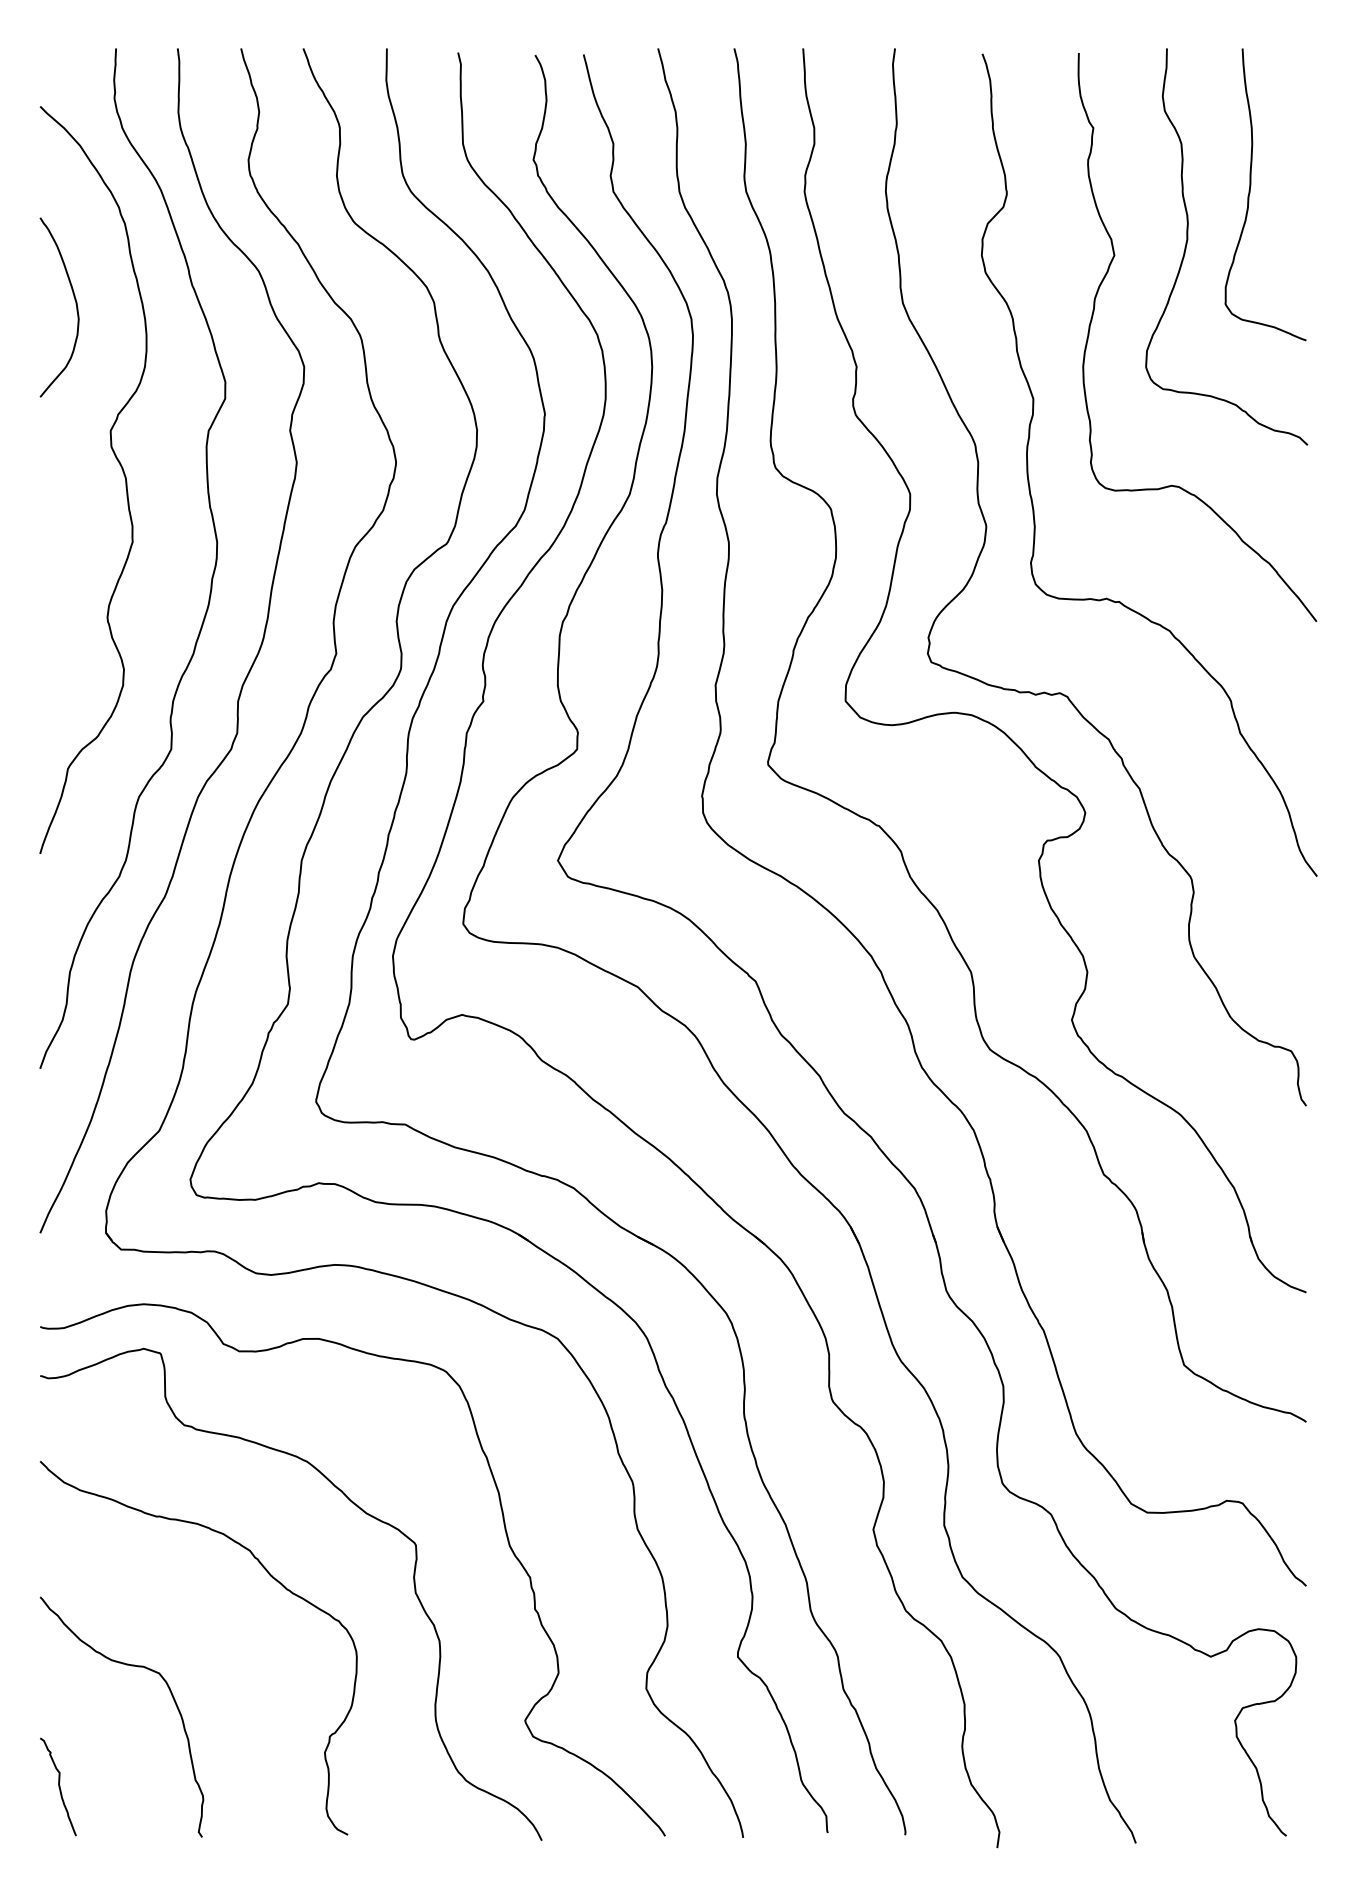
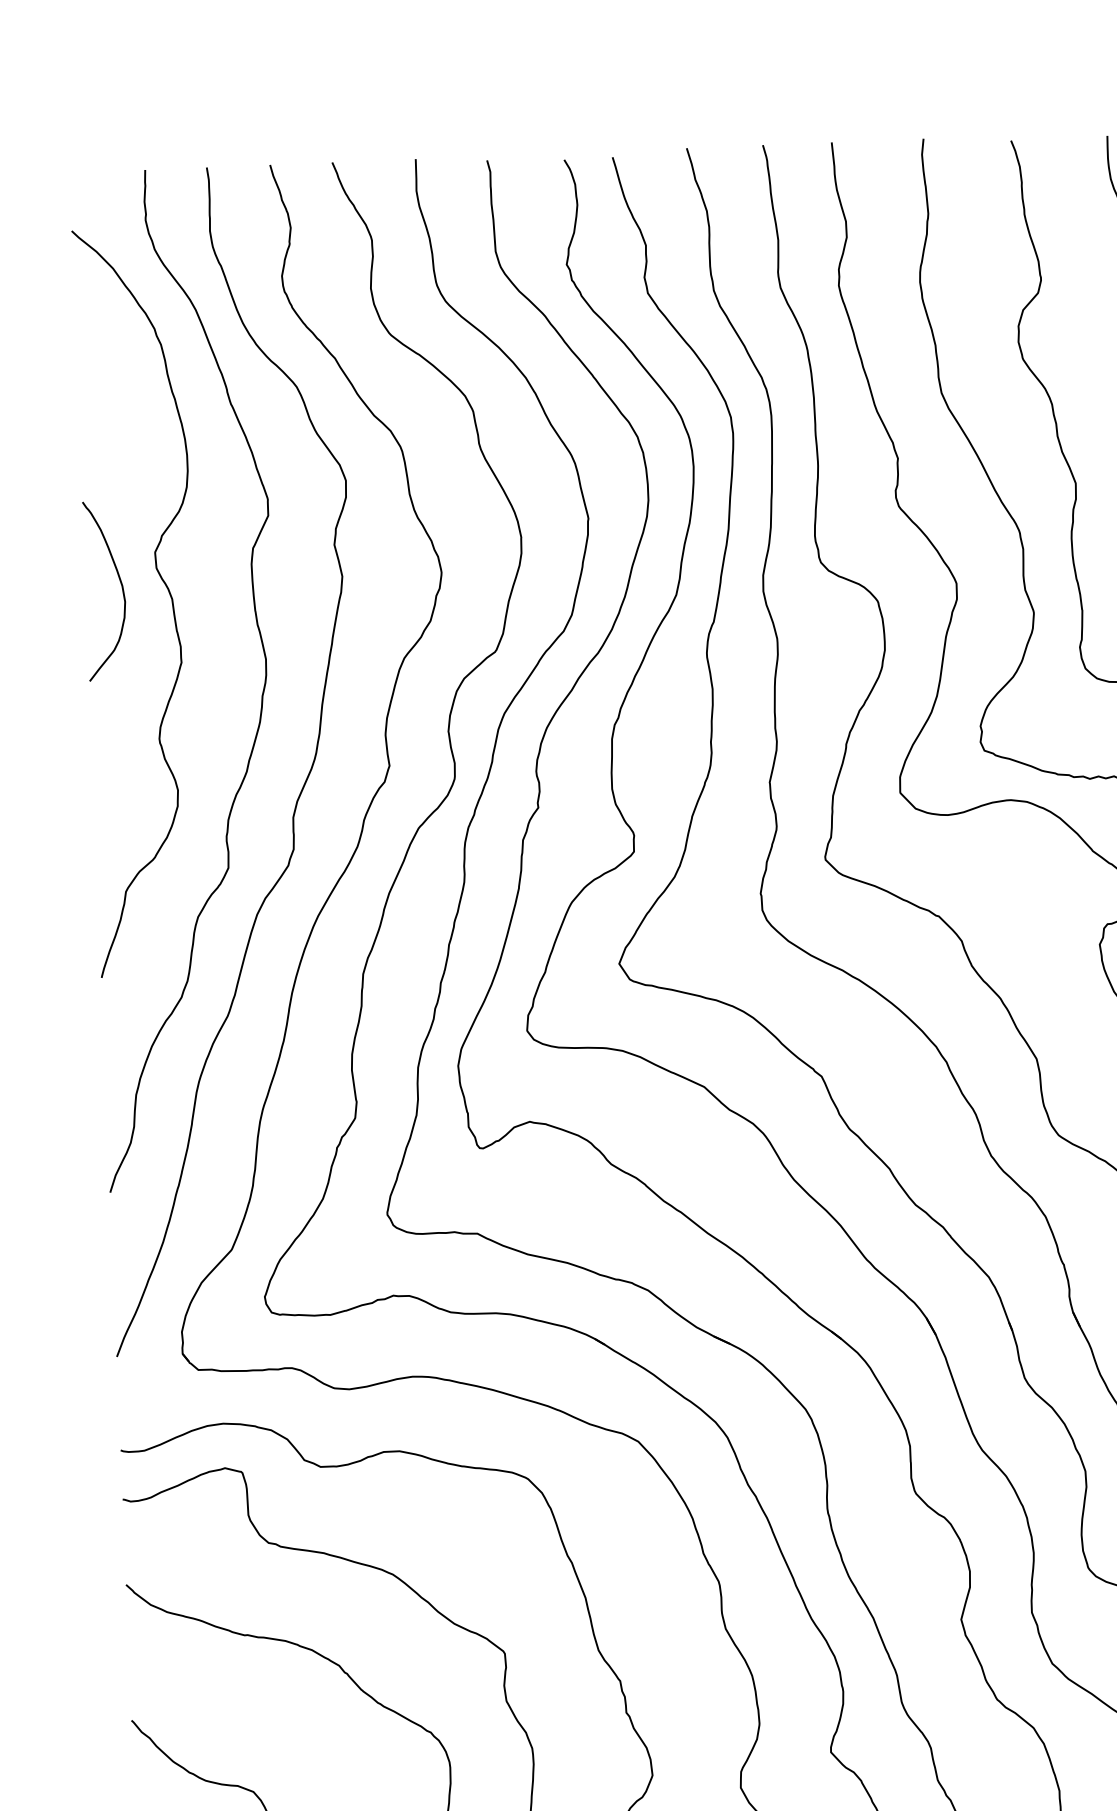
curve: (75, 304) -> (121, 587), moved

